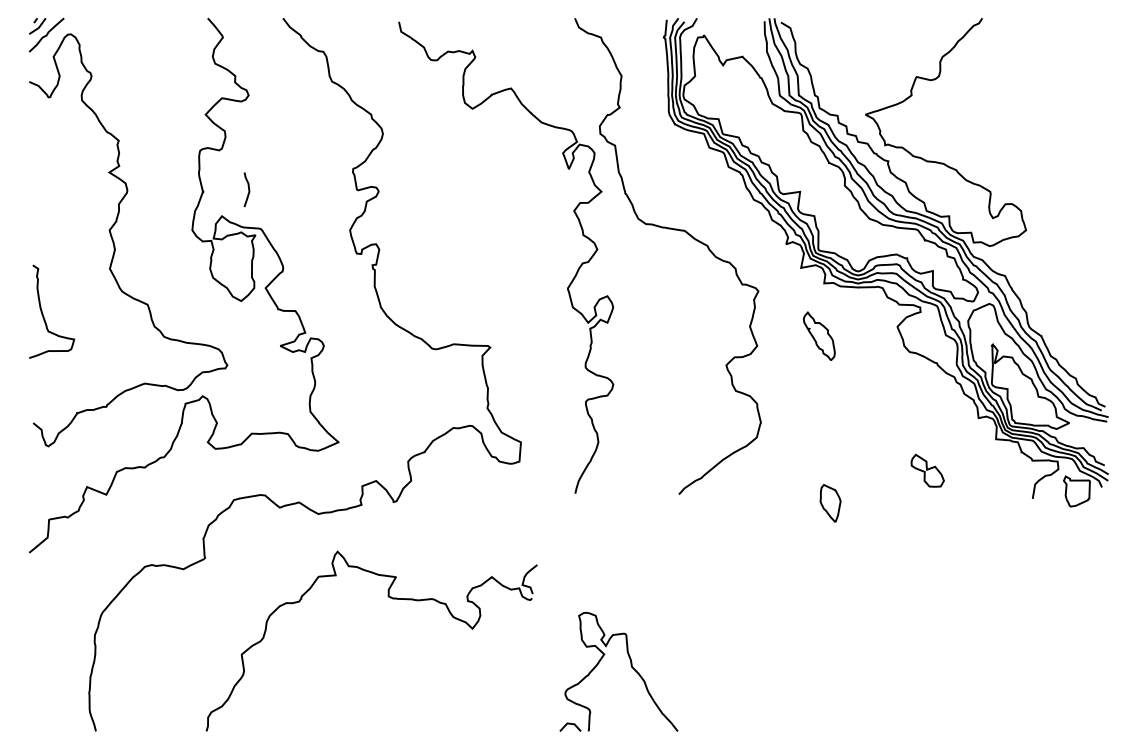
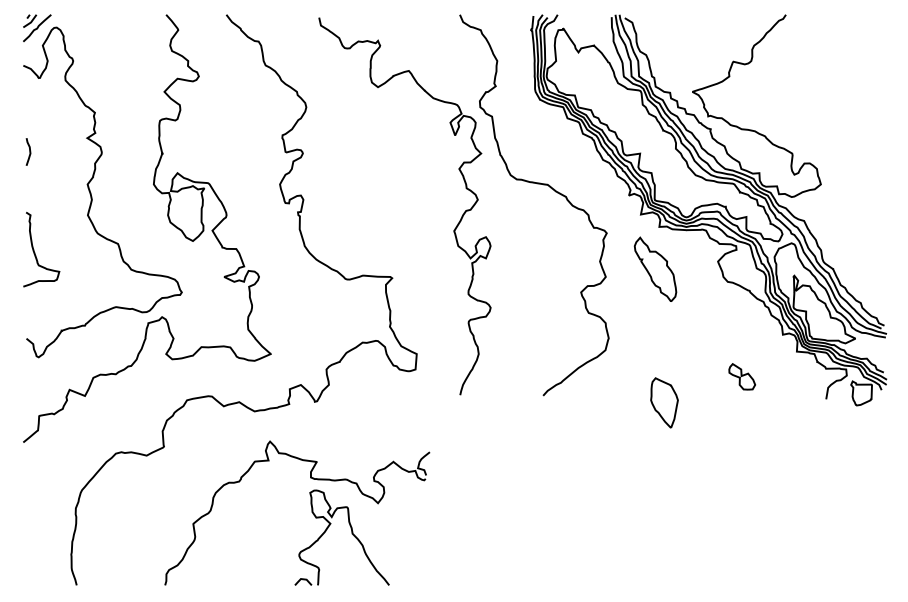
curve: (248, 189) -> (29, 151), moved
part: (819, 335) -> (655, 268), size x1.67
part: (830, 502) -> (664, 402), size x1.67
part: (630, 666) -> (351, 533), moved

